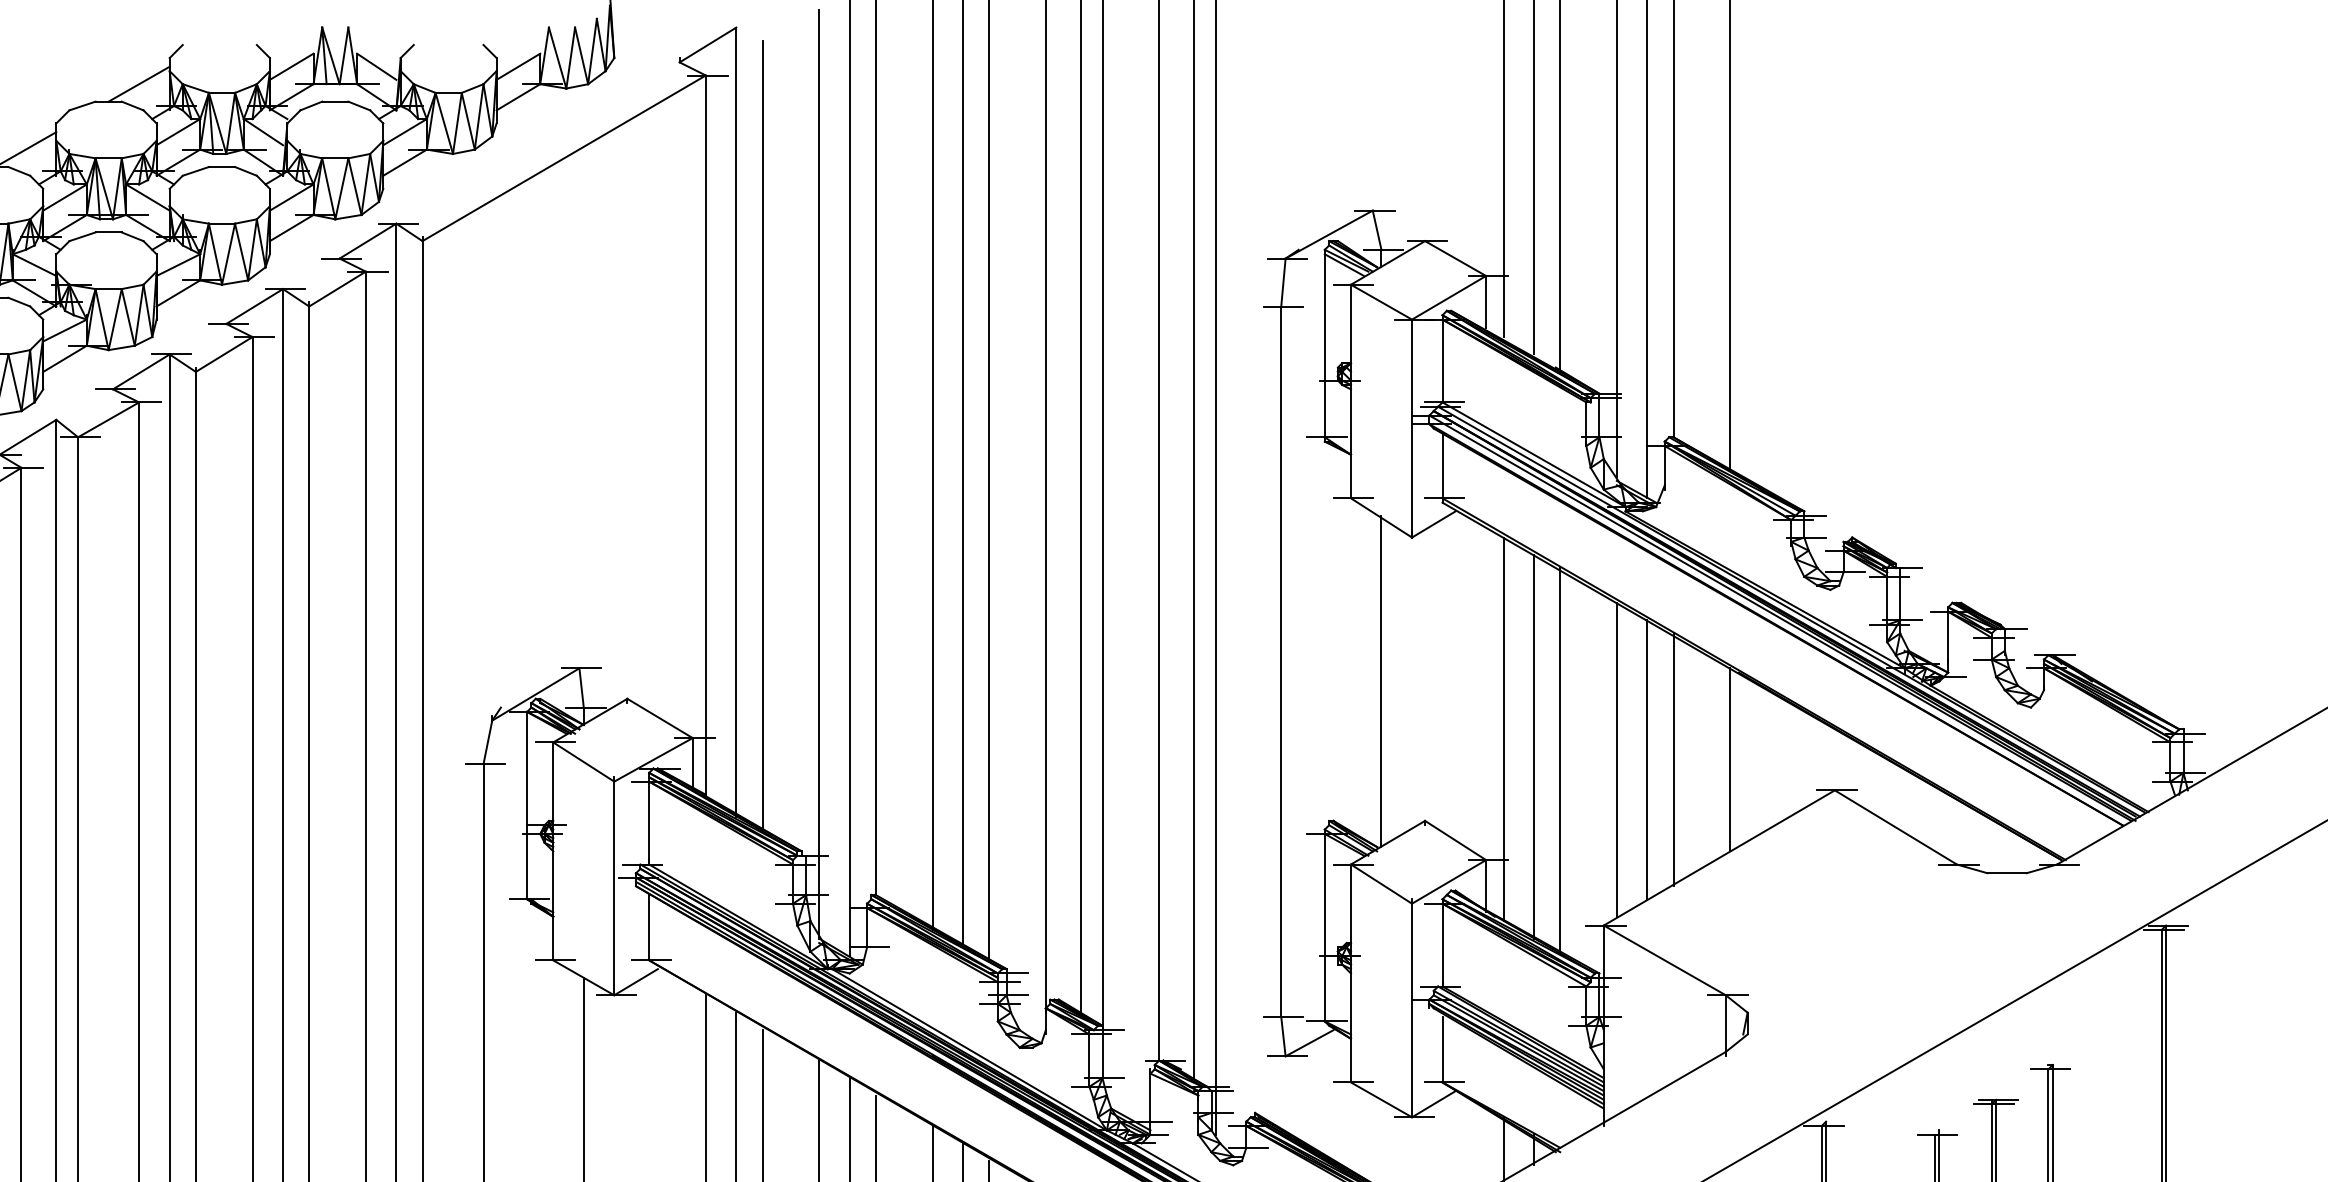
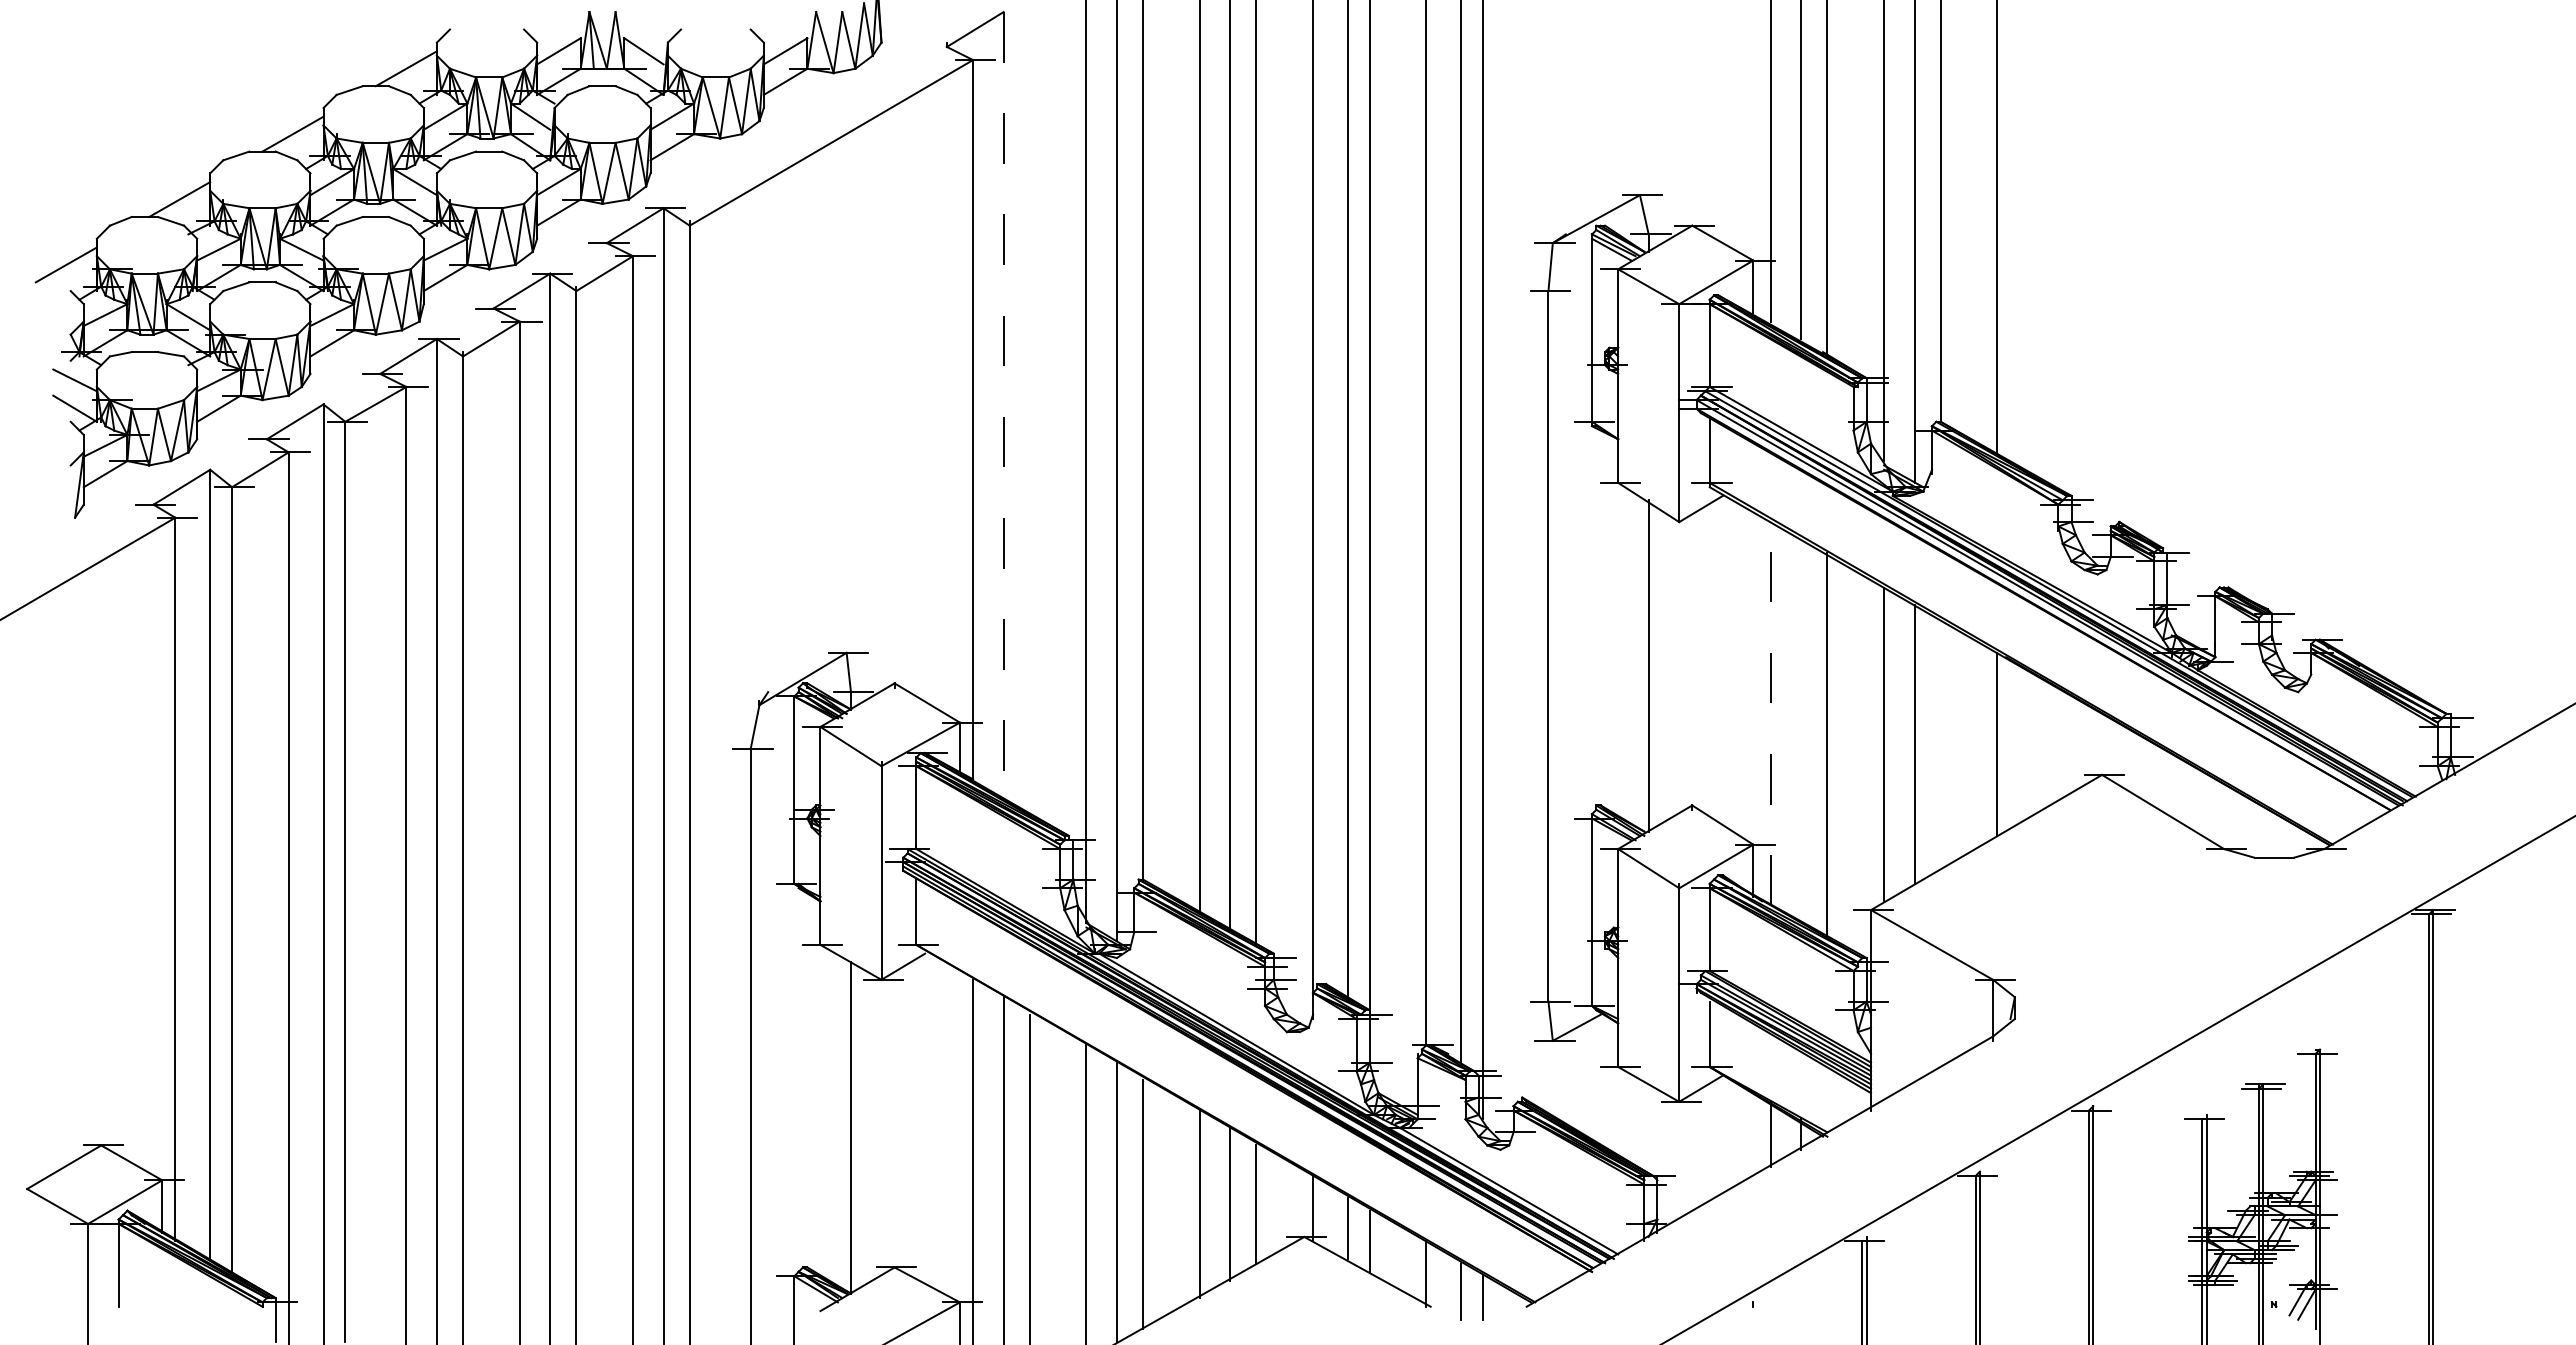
line: (736, 422) -> (1003, 407), solid -> dashed
line: (762, 434) -> (1029, 419), removed
line: (1503, 728) -> (1770, 713), solid -> dashed
line: (1534, 746) -> (1801, 731), removed
line: (1673, 759) -> (1940, 744), removed

